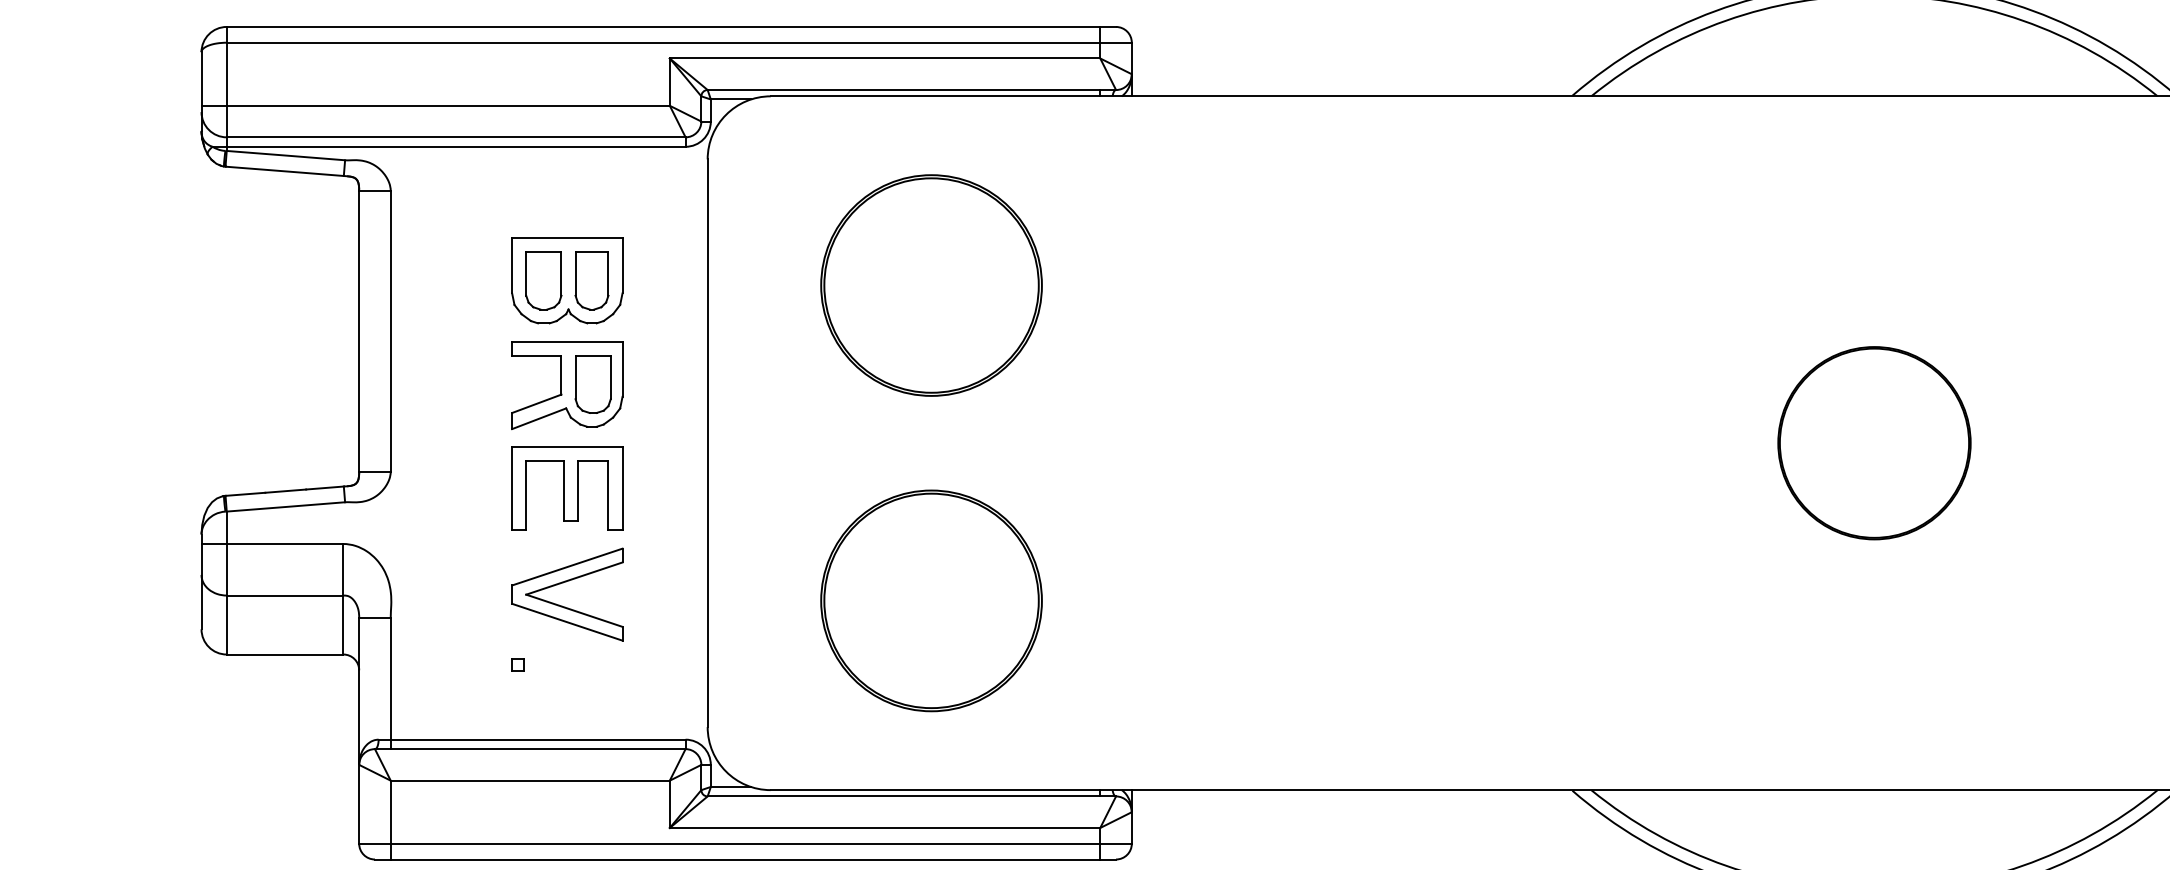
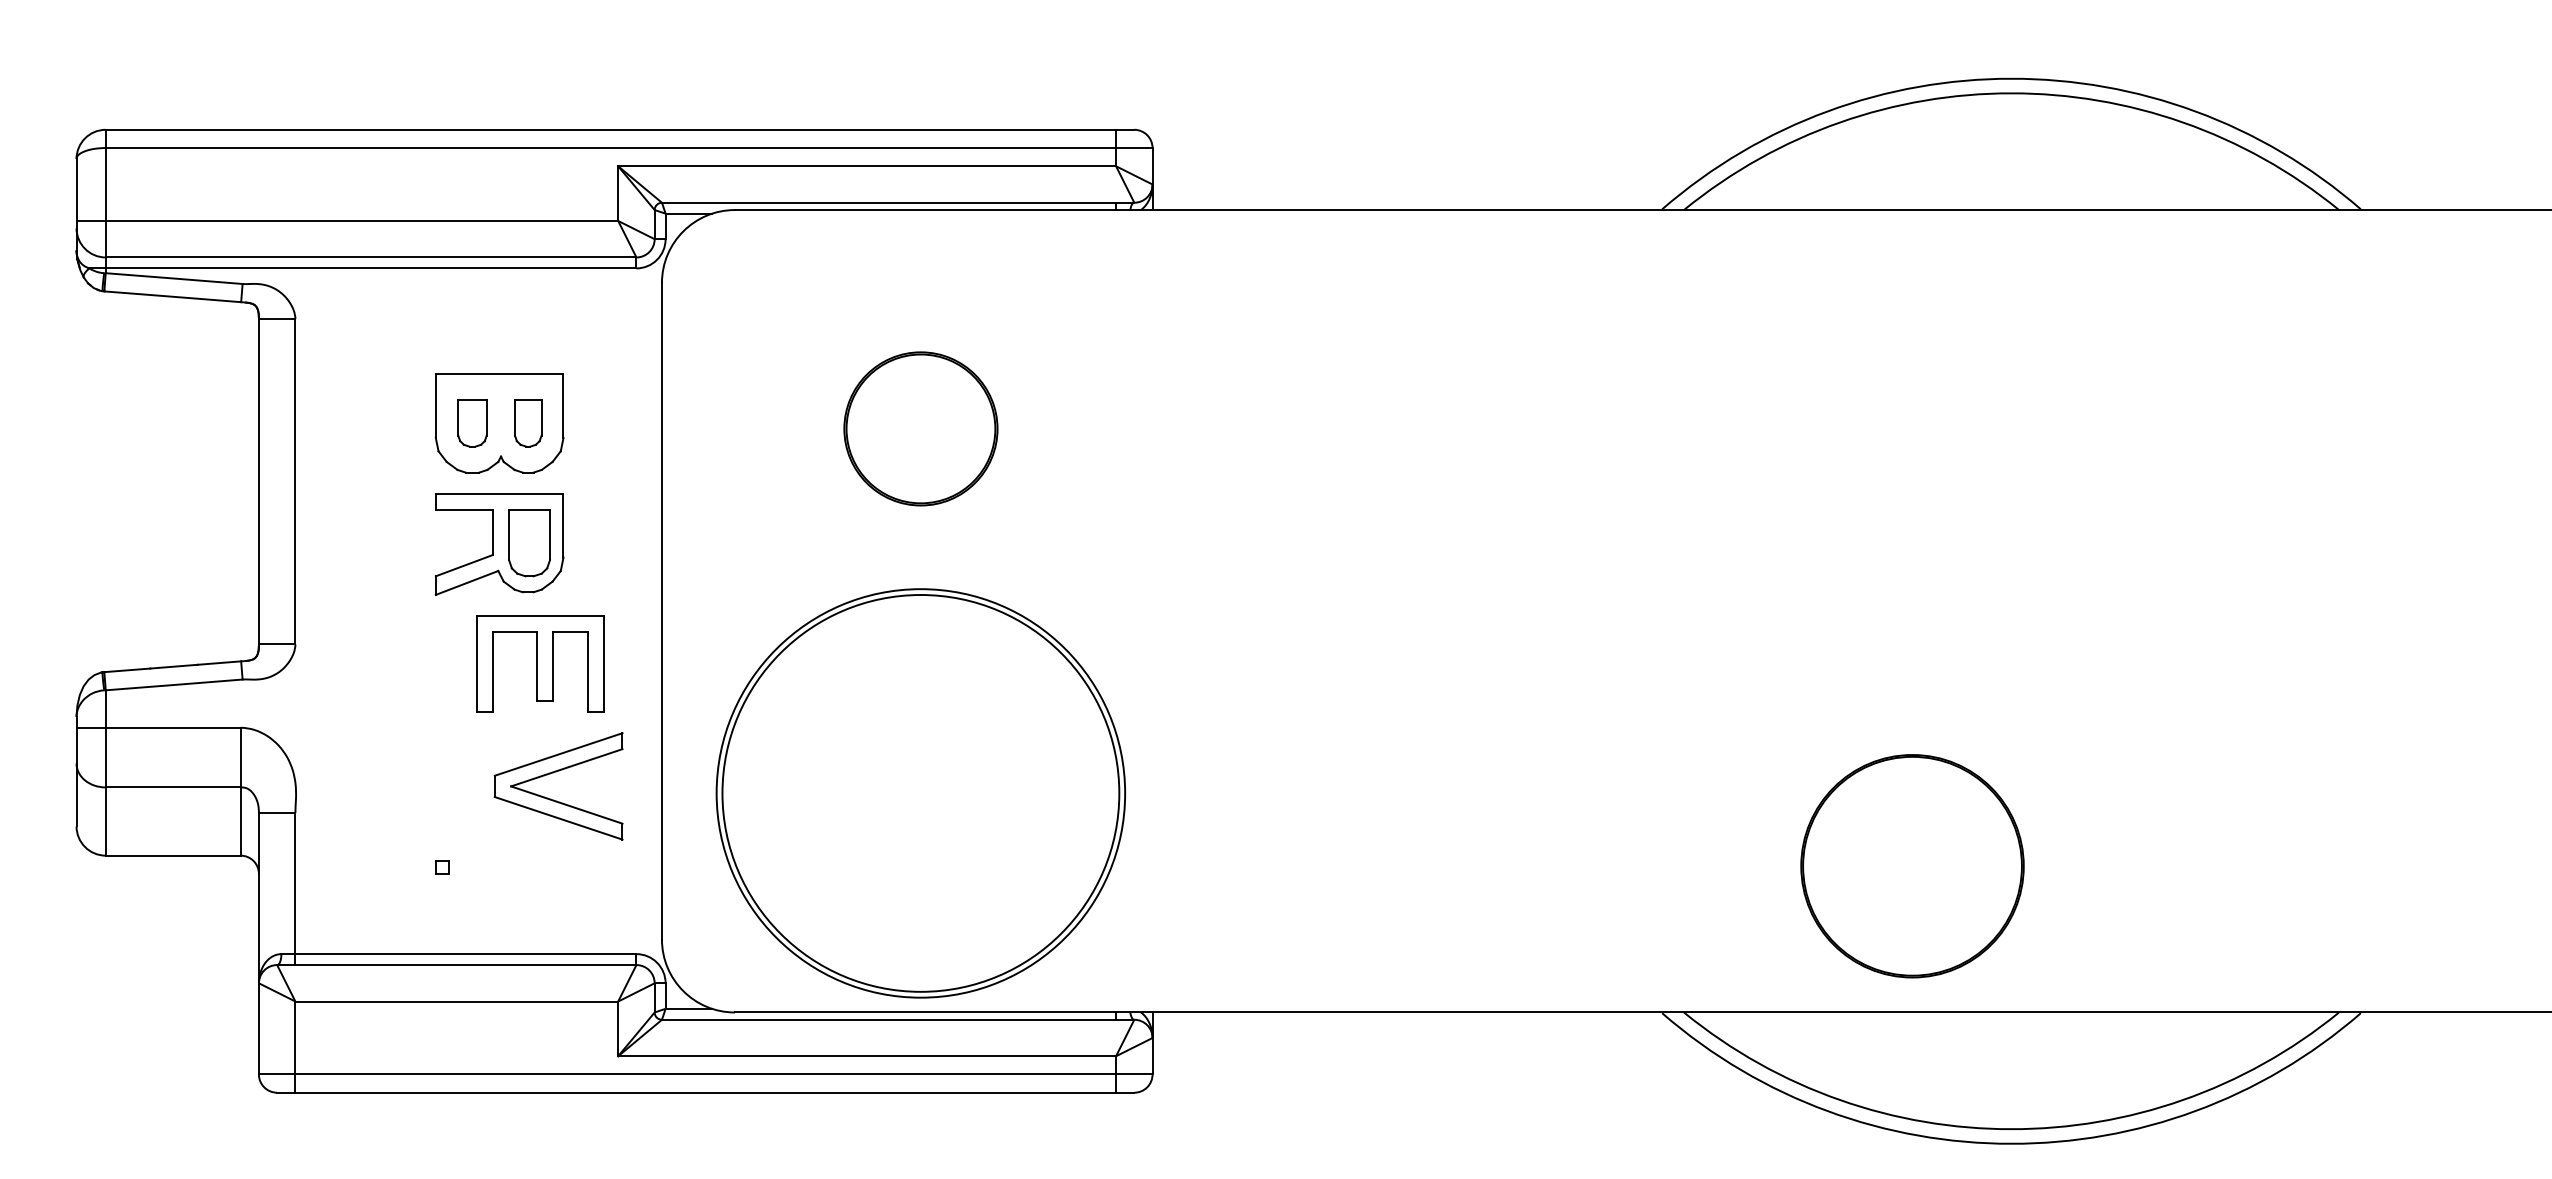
part: (543, 280) -> (472, 423), size x0.7
part: (592, 280) -> (528, 423), size x0.7
part: (931, 285) -> (920, 428), size x0.6
part: (1874, 443) -> (1912, 866), moved
part: (567, 488) -> (540, 663), moved
part: (562, 583) -> (553, 773), moved
part: (931, 600) -> (920, 793), size x1.6

